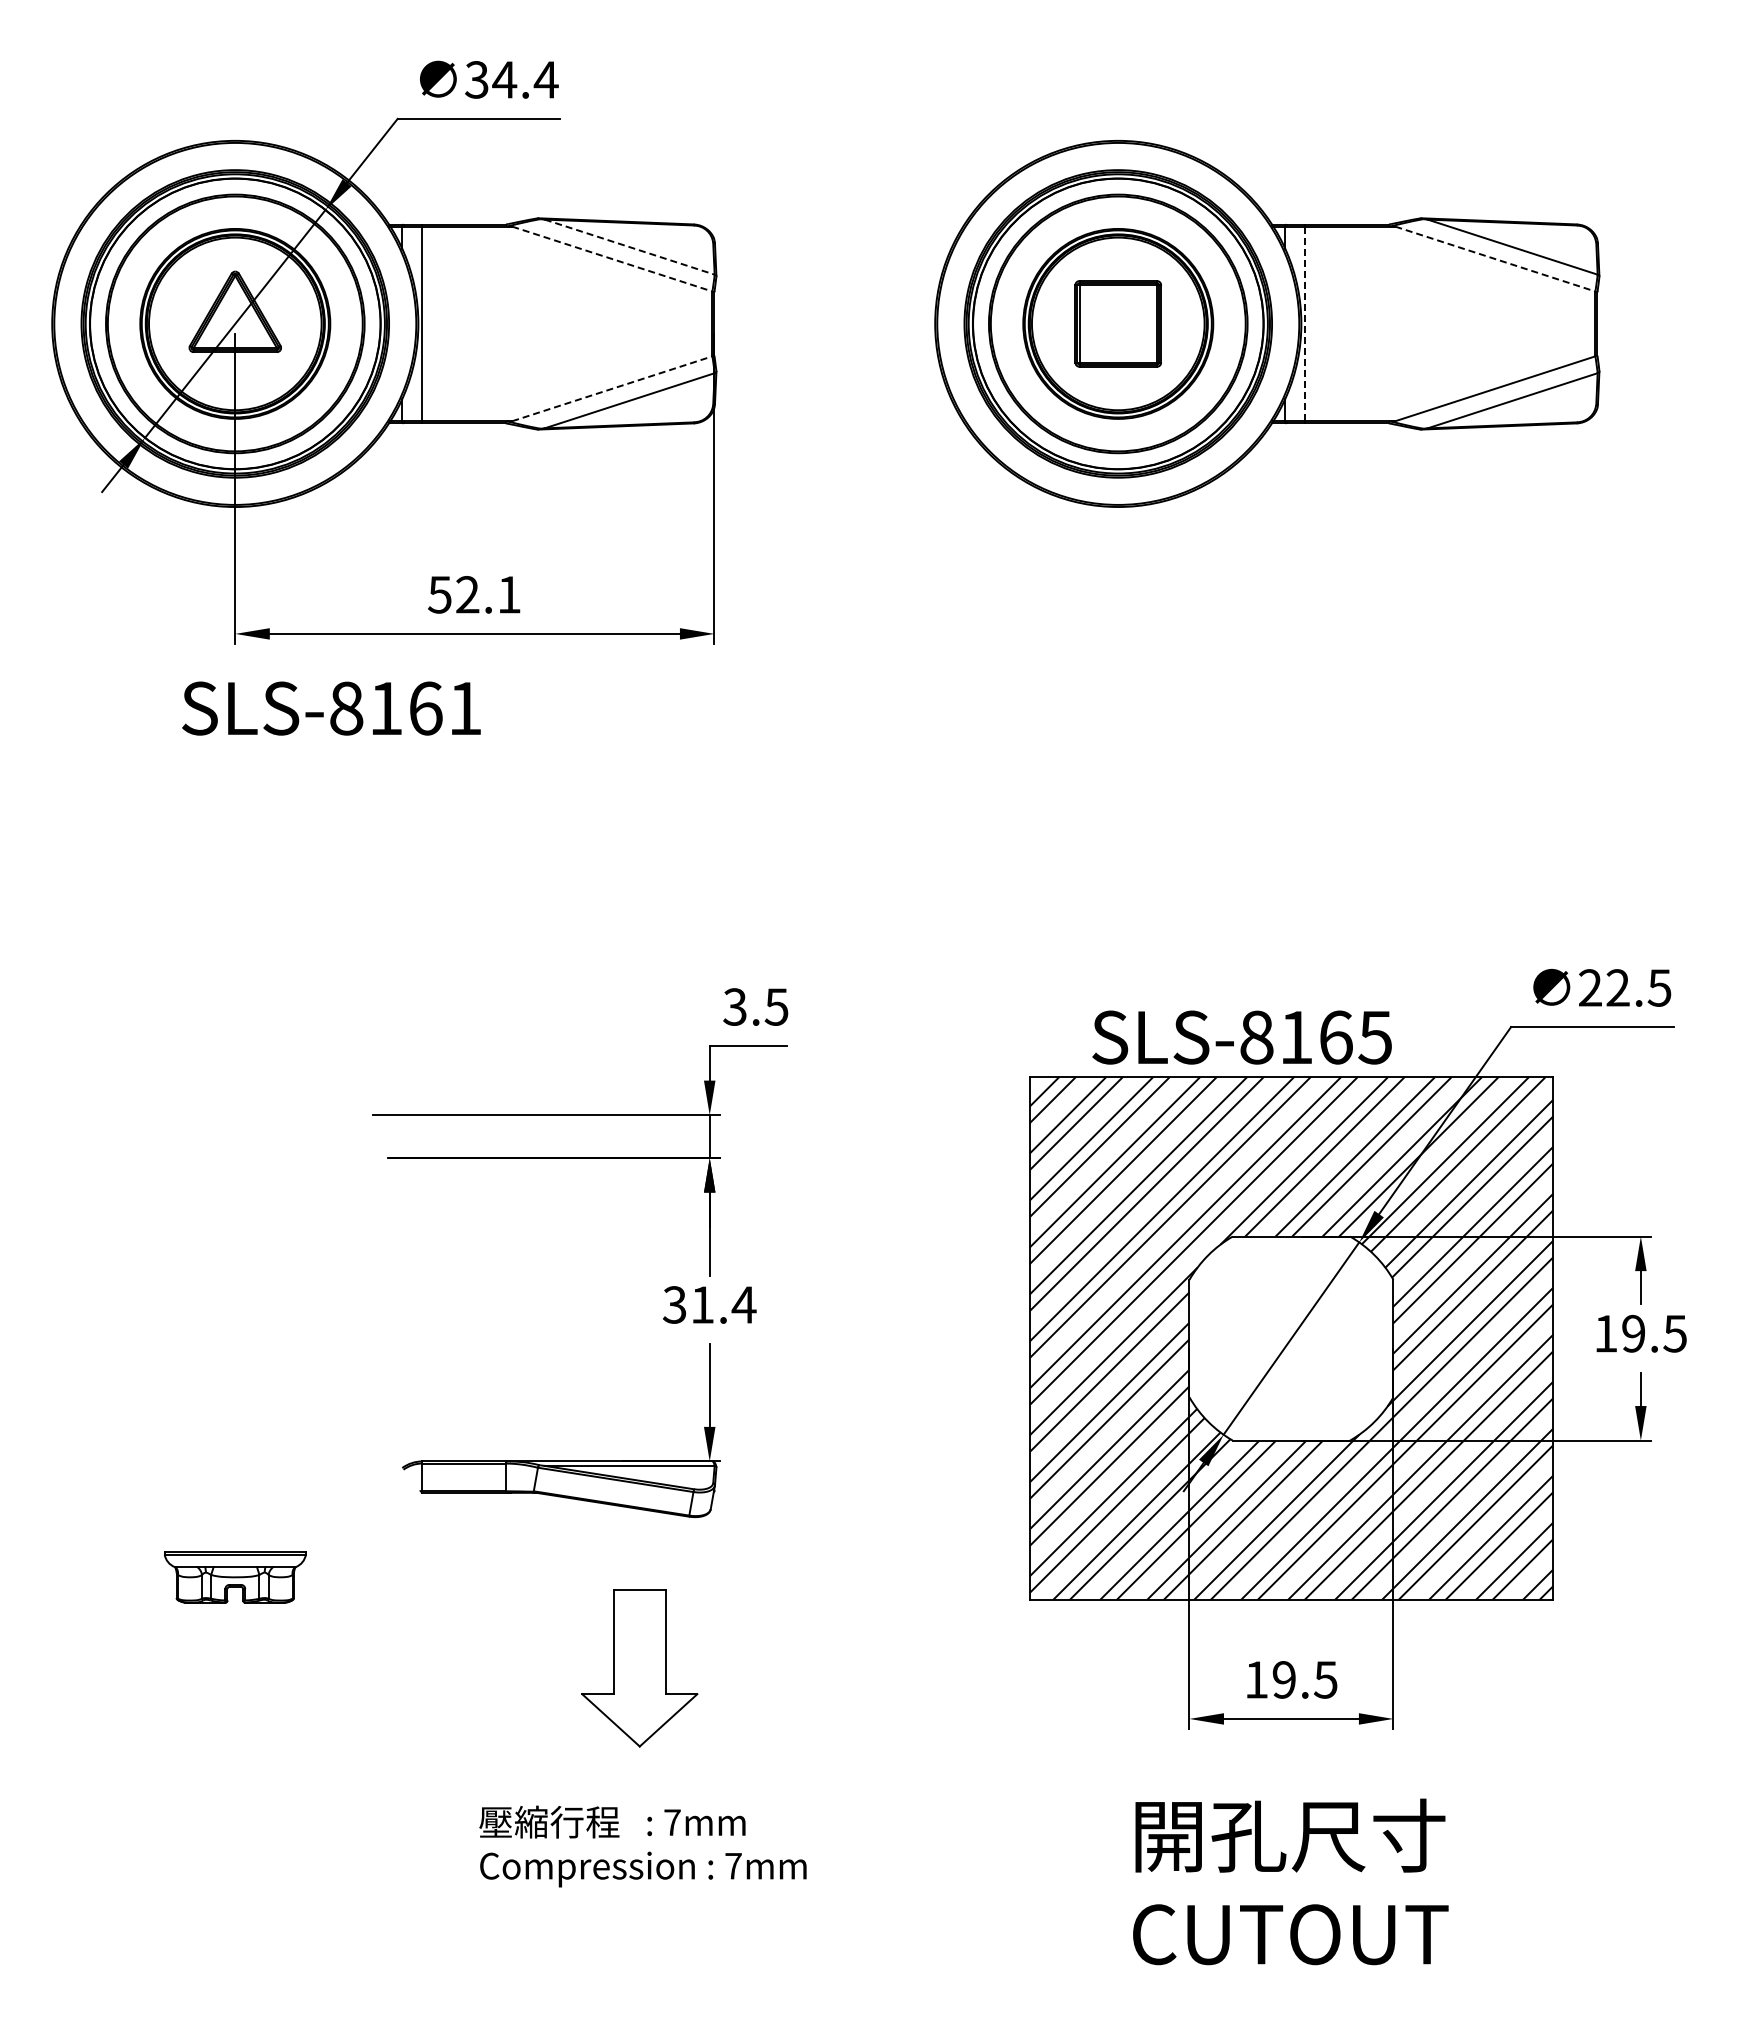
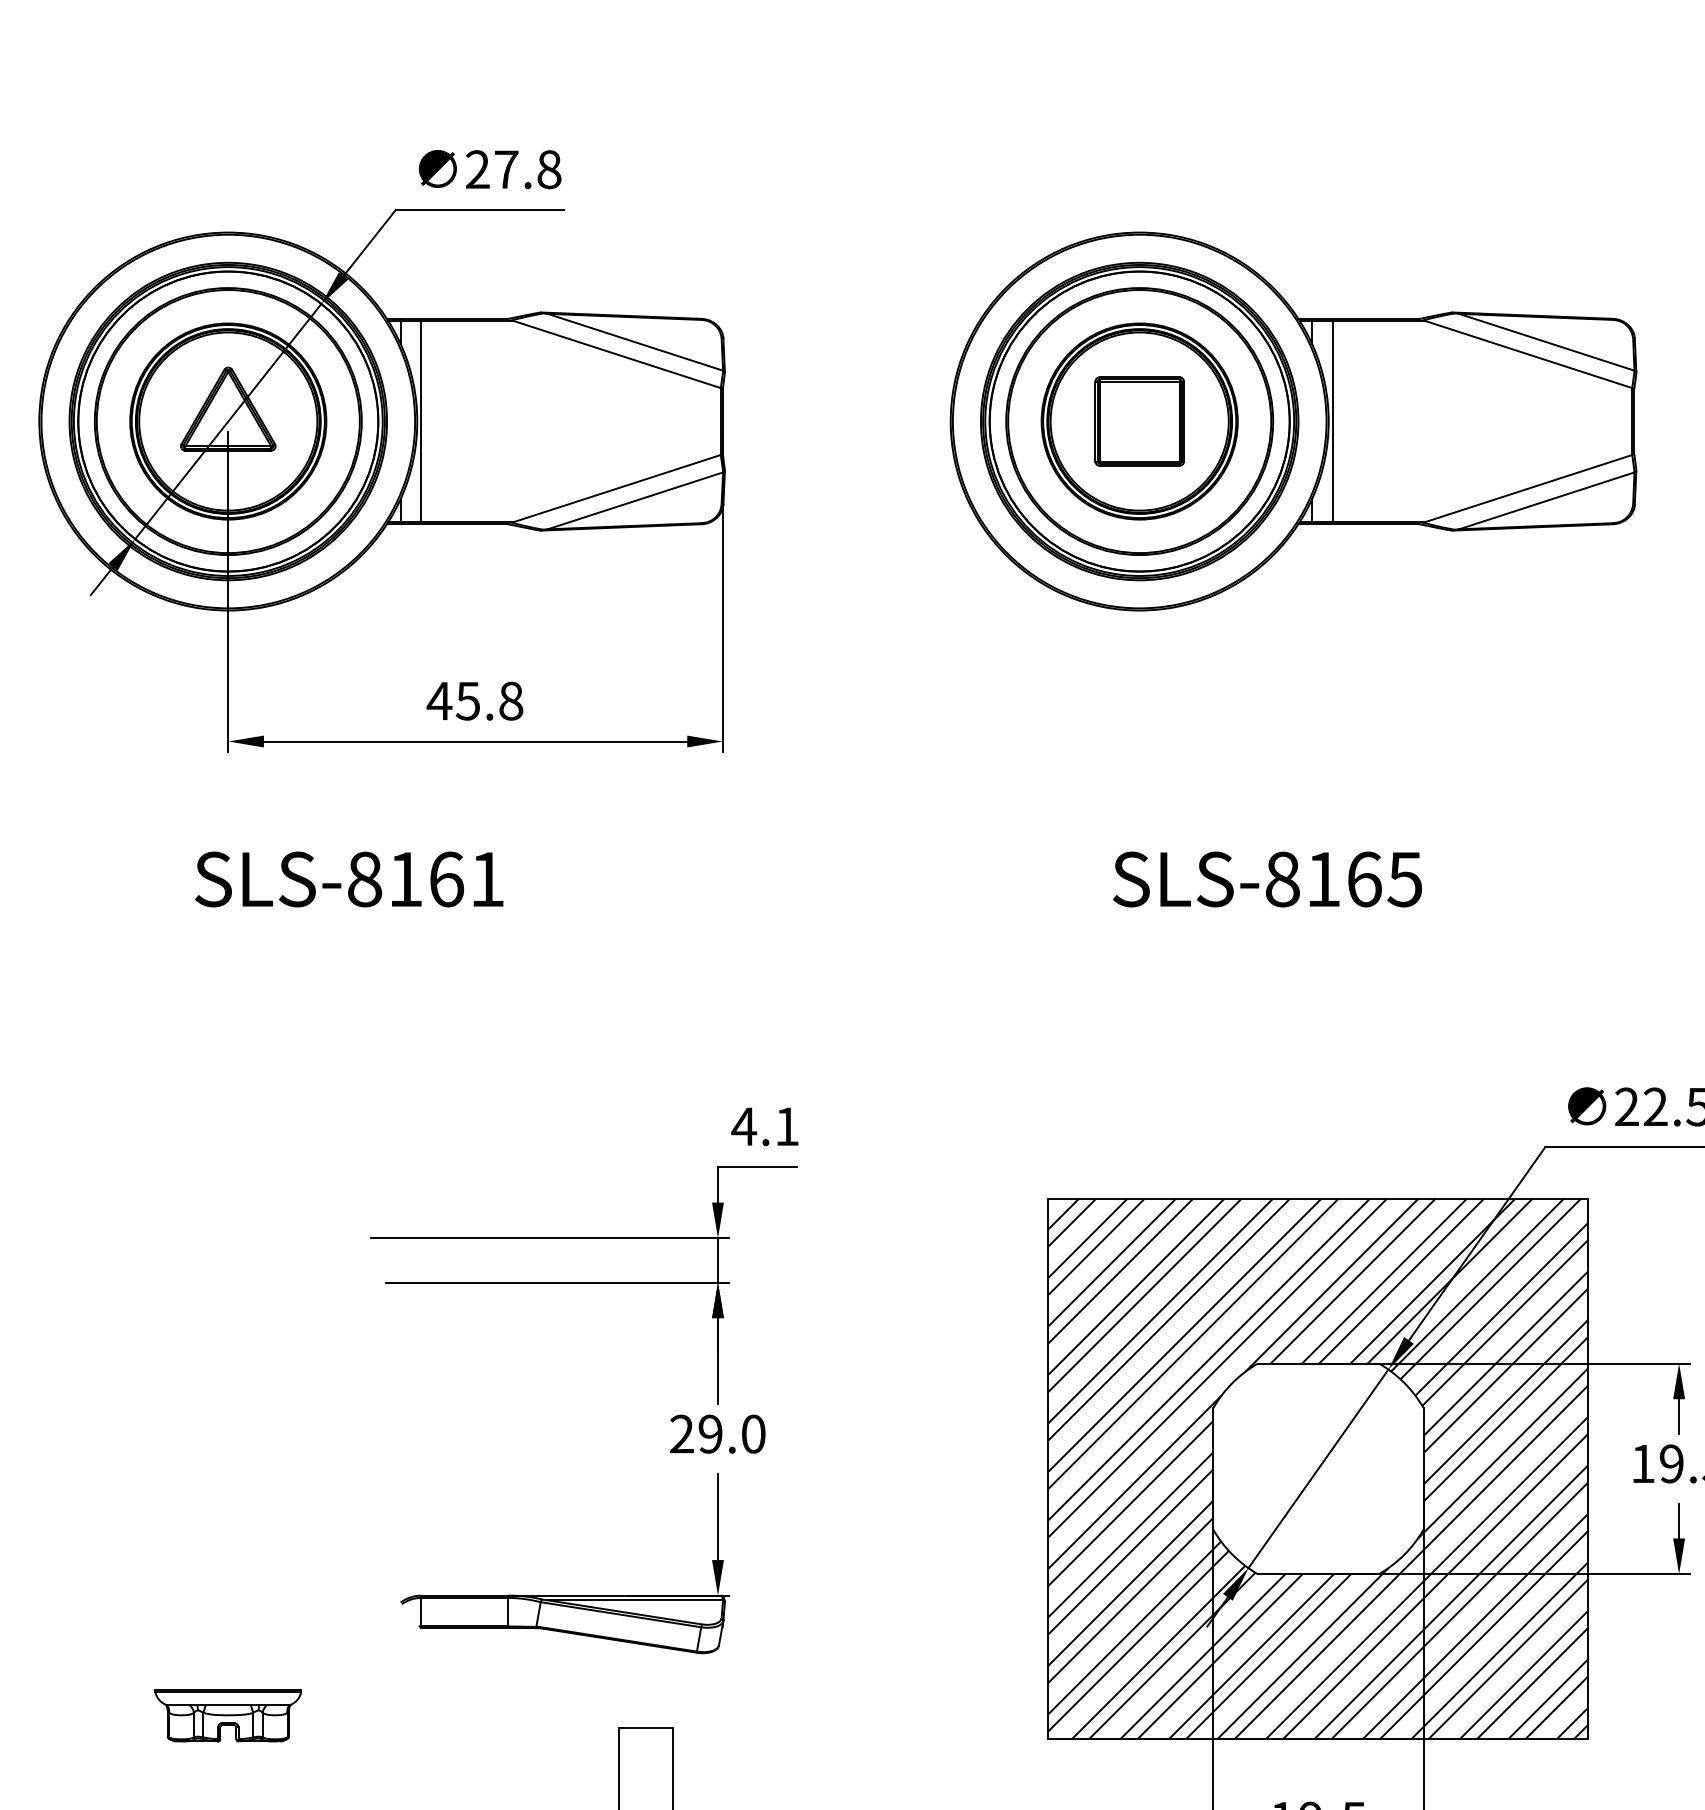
text: (511, 79) -> (513, 169), 34.4 -> 27.8
line: (630, 247) -> (636, 342), dashed -> solid
line: (612, 259) -> (617, 355), dashed -> solid
line: (1495, 259) -> (1529, 355), dashed -> solid
line: (1305, 323) -> (1332, 421), dashed -> solid
line: (612, 388) -> (617, 488), dashed -> solid
text: (474, 594) -> (475, 700), 52.1 -> 45.8
text: (331, 708) -> (349, 879), moved
text: (755, 1006) -> (765, 1126), 3.5 -> 4.1
text: (1241, 1037) -> (1266, 879), moved
text: (709, 1304) -> (717, 1433), 31.4 -> 29.0

